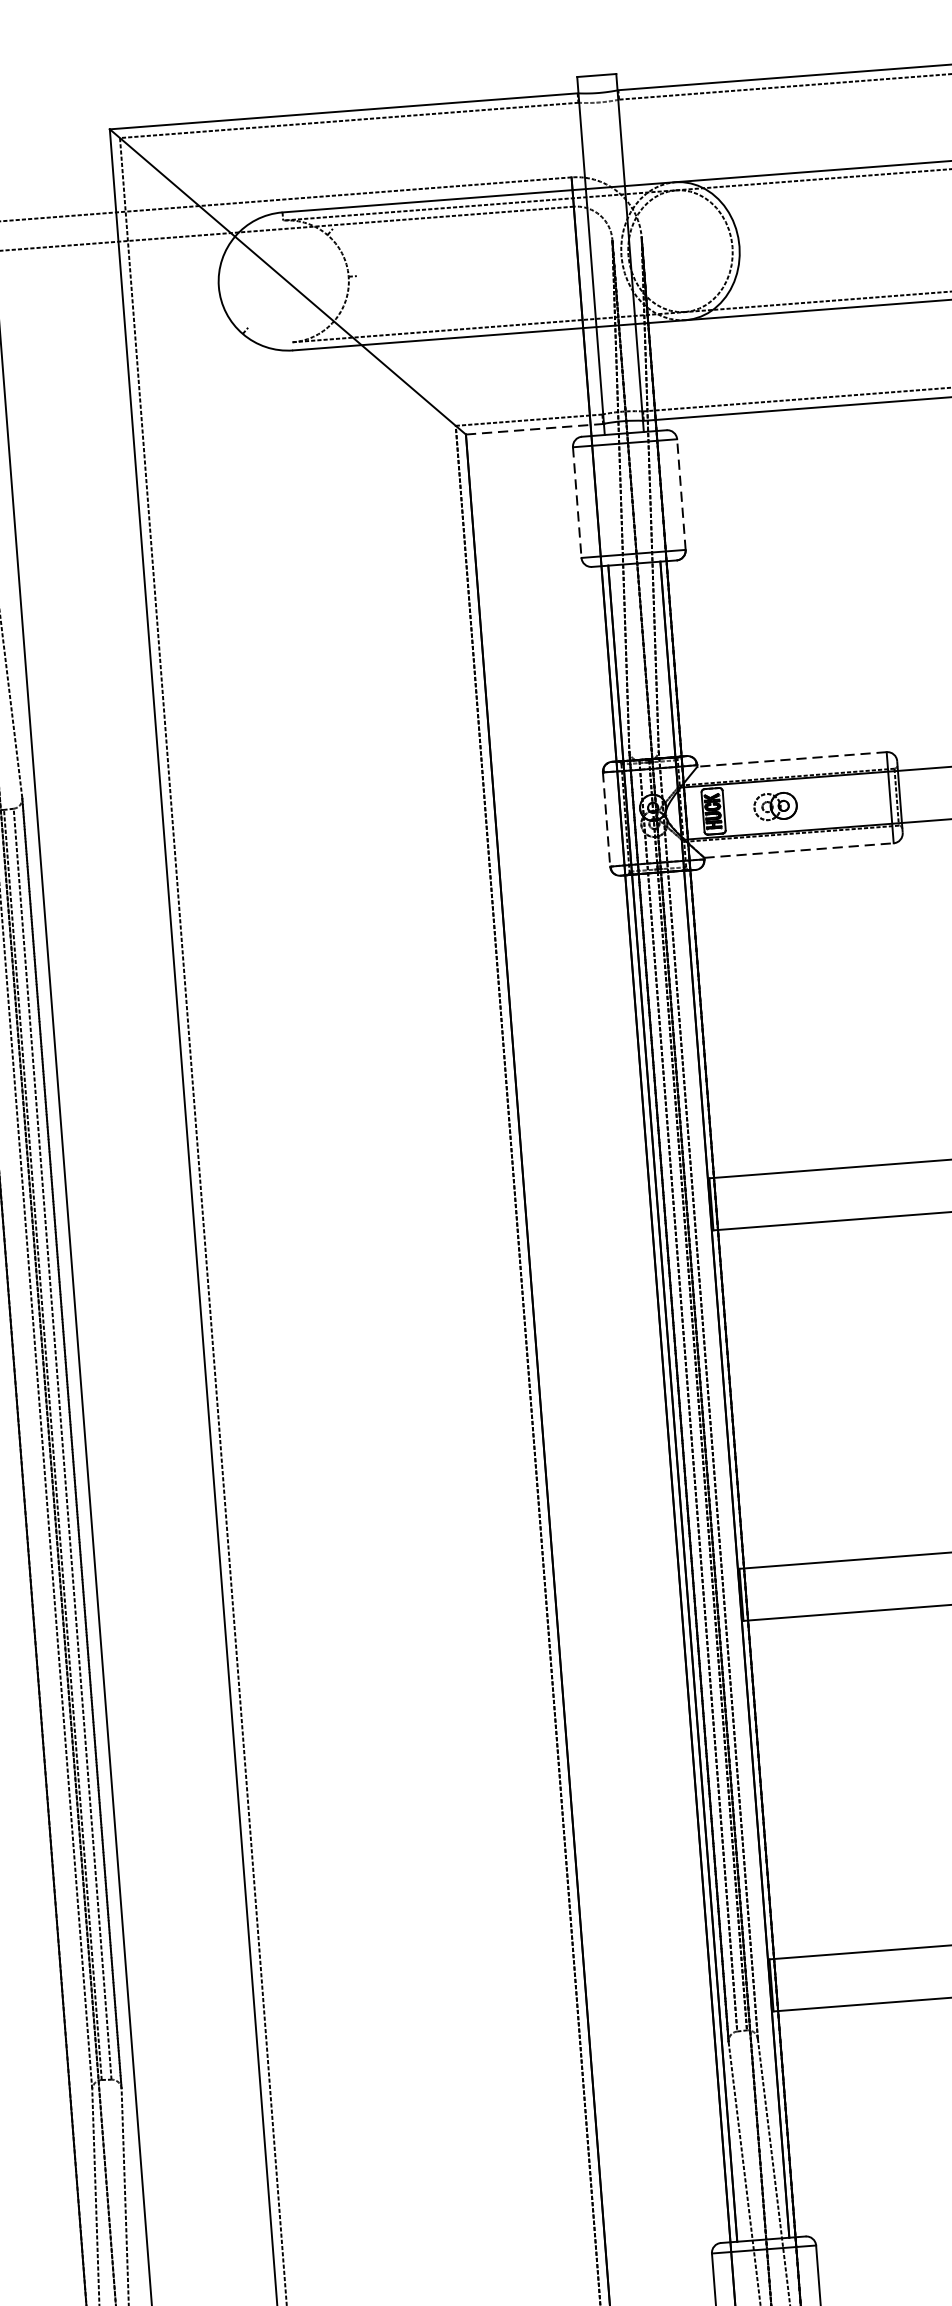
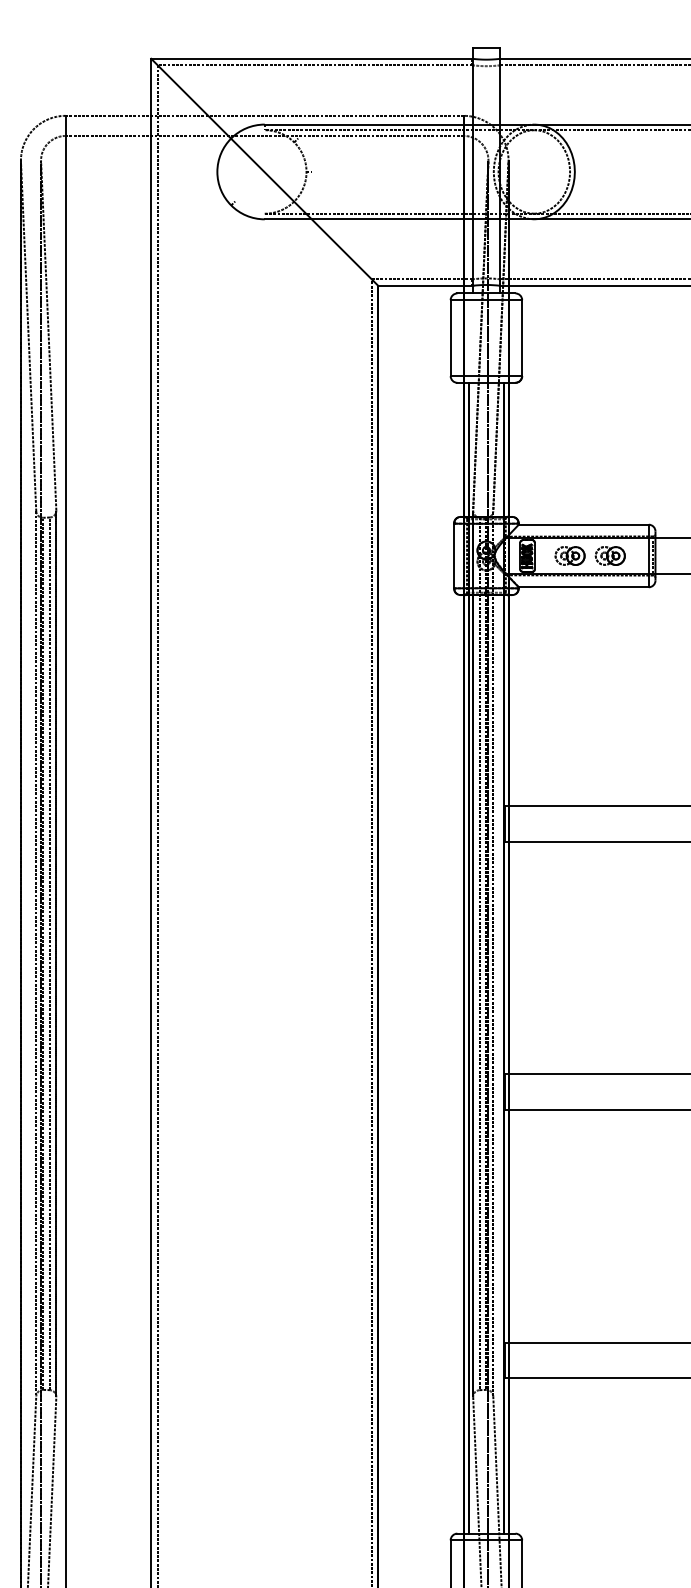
line: (534, 428) -> (425, 285), dashed -> solid
line: (681, 495) -> (522, 338), dashed -> solid
line: (577, 503) -> (450, 338), dashed -> solid
line: (791, 759) -> (583, 524), dashed -> solid
part: (832, 801) -> (609, 555), added
line: (607, 820) -> (454, 556), dashed -> solid
line: (798, 850) -> (583, 587), dashed -> solid

